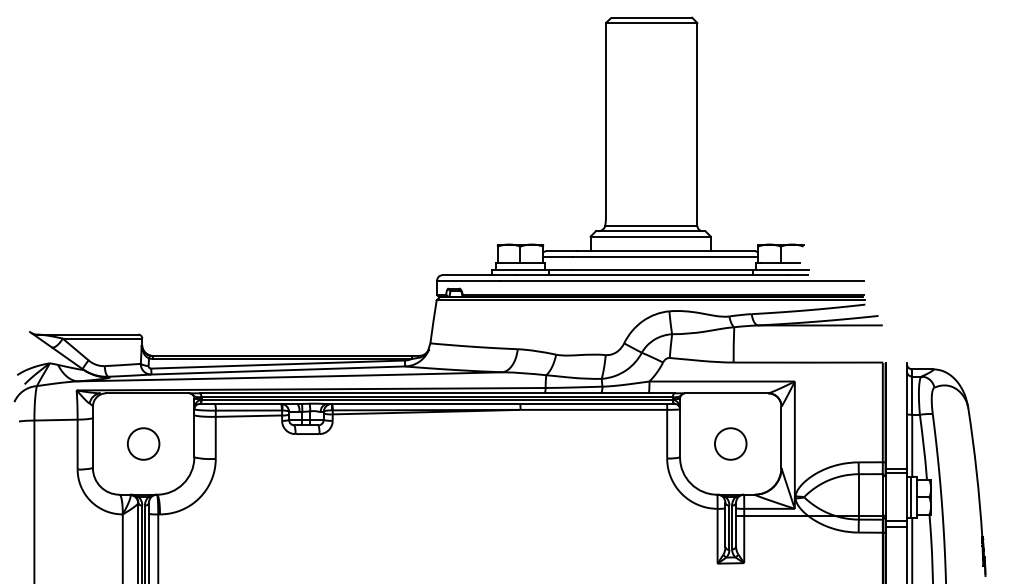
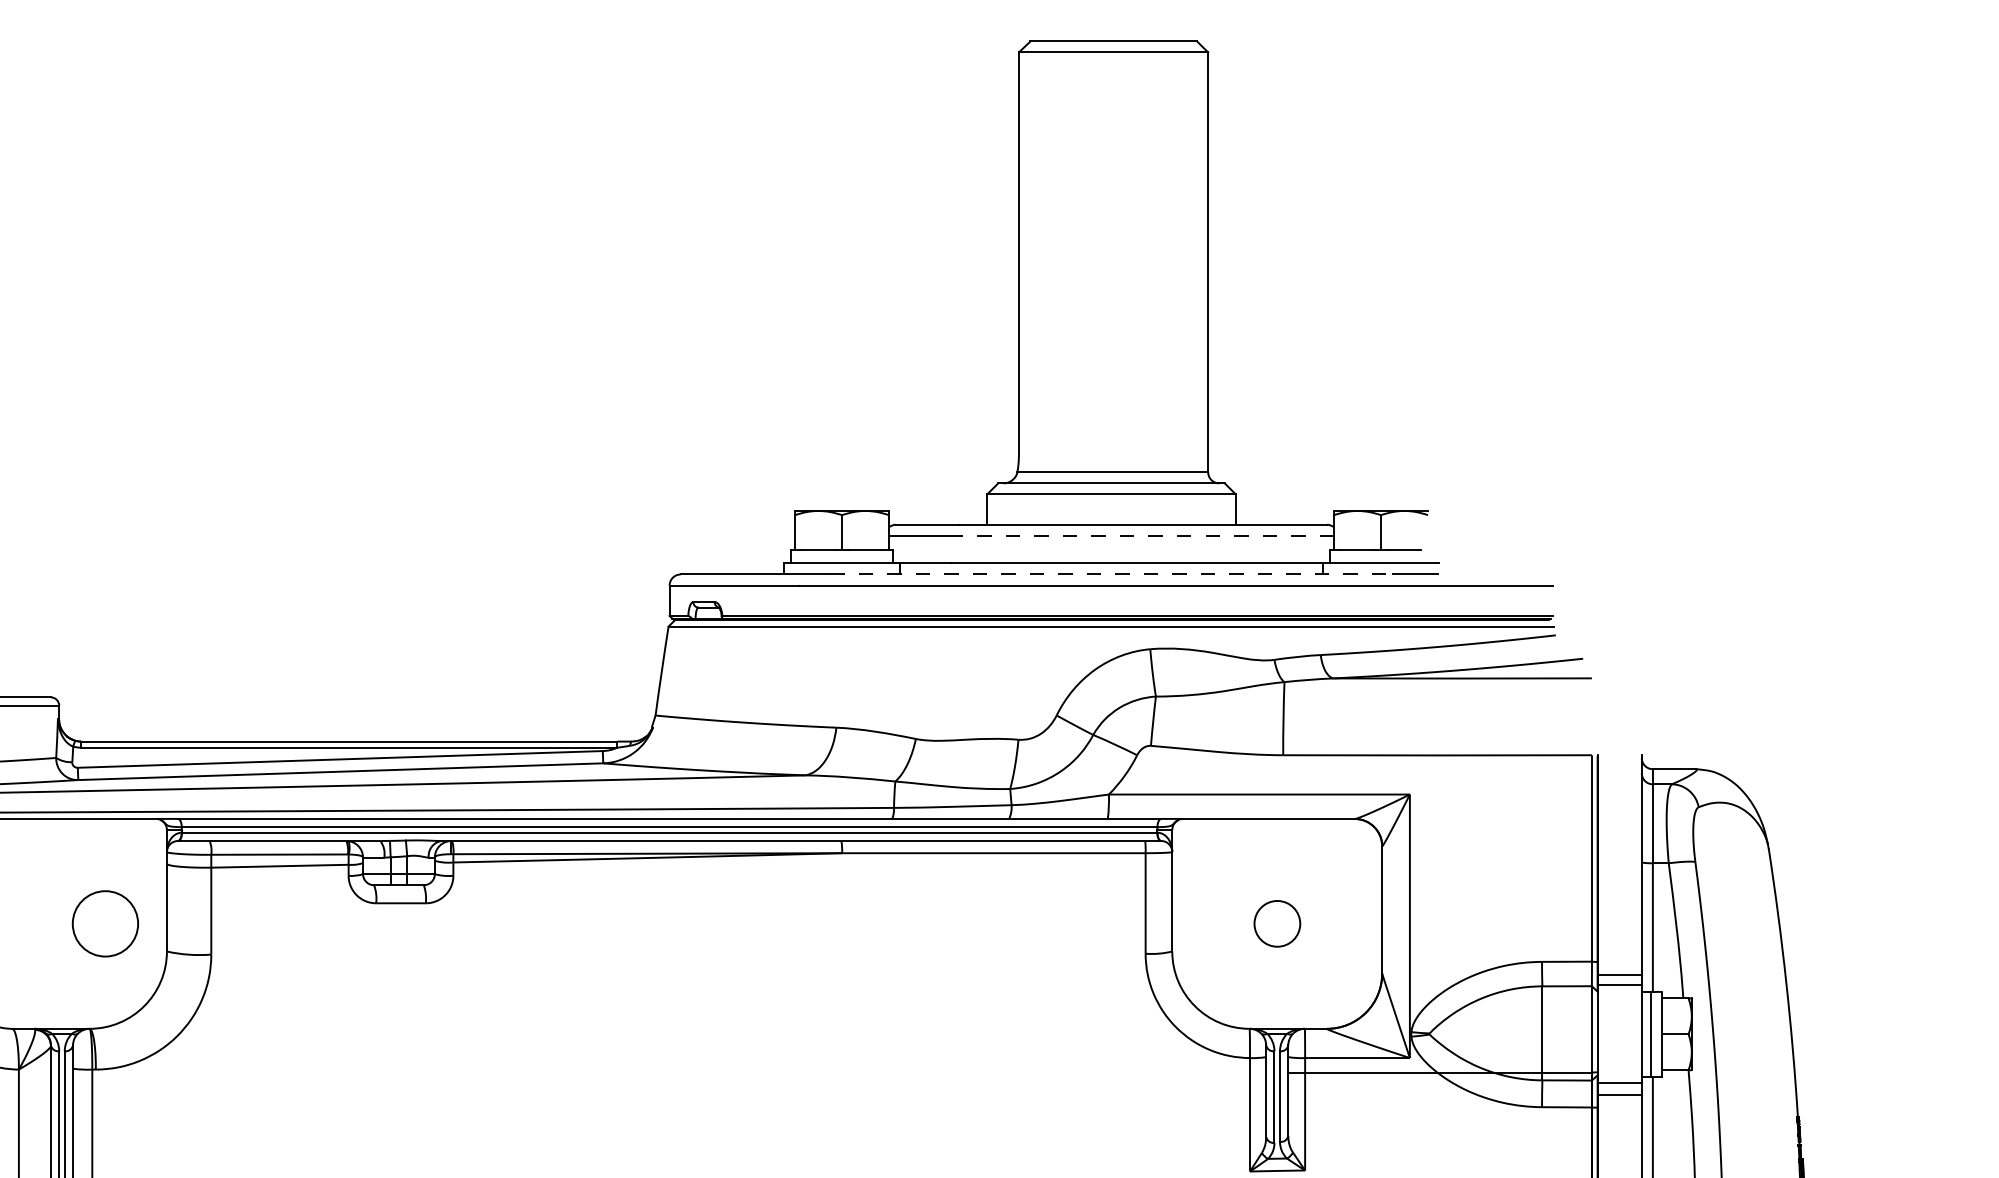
line: (665, 256) -> (1142, 535), solid -> dashed
line: (650, 275) -> (1111, 575), solid -> dashed
circle: (143, 443) -> (105, 922), moved
circle: (730, 443) -> (1276, 922), size x0.7

